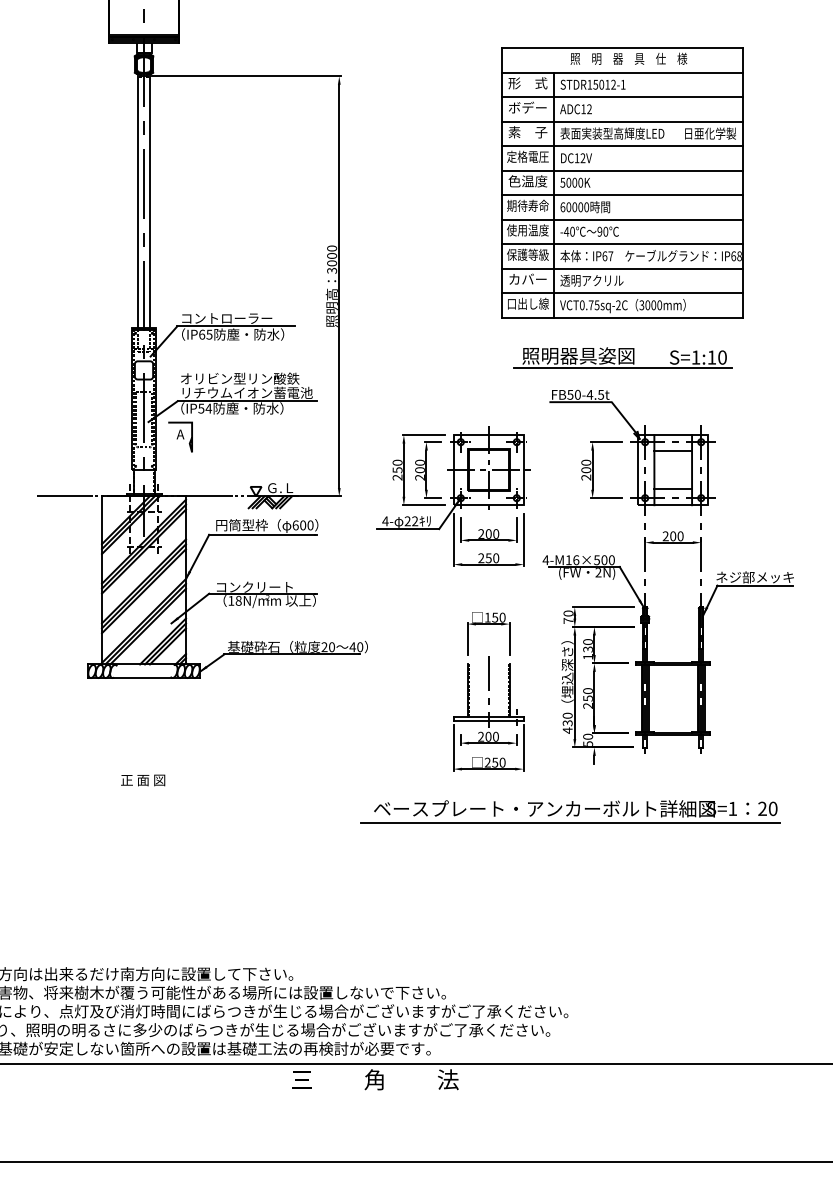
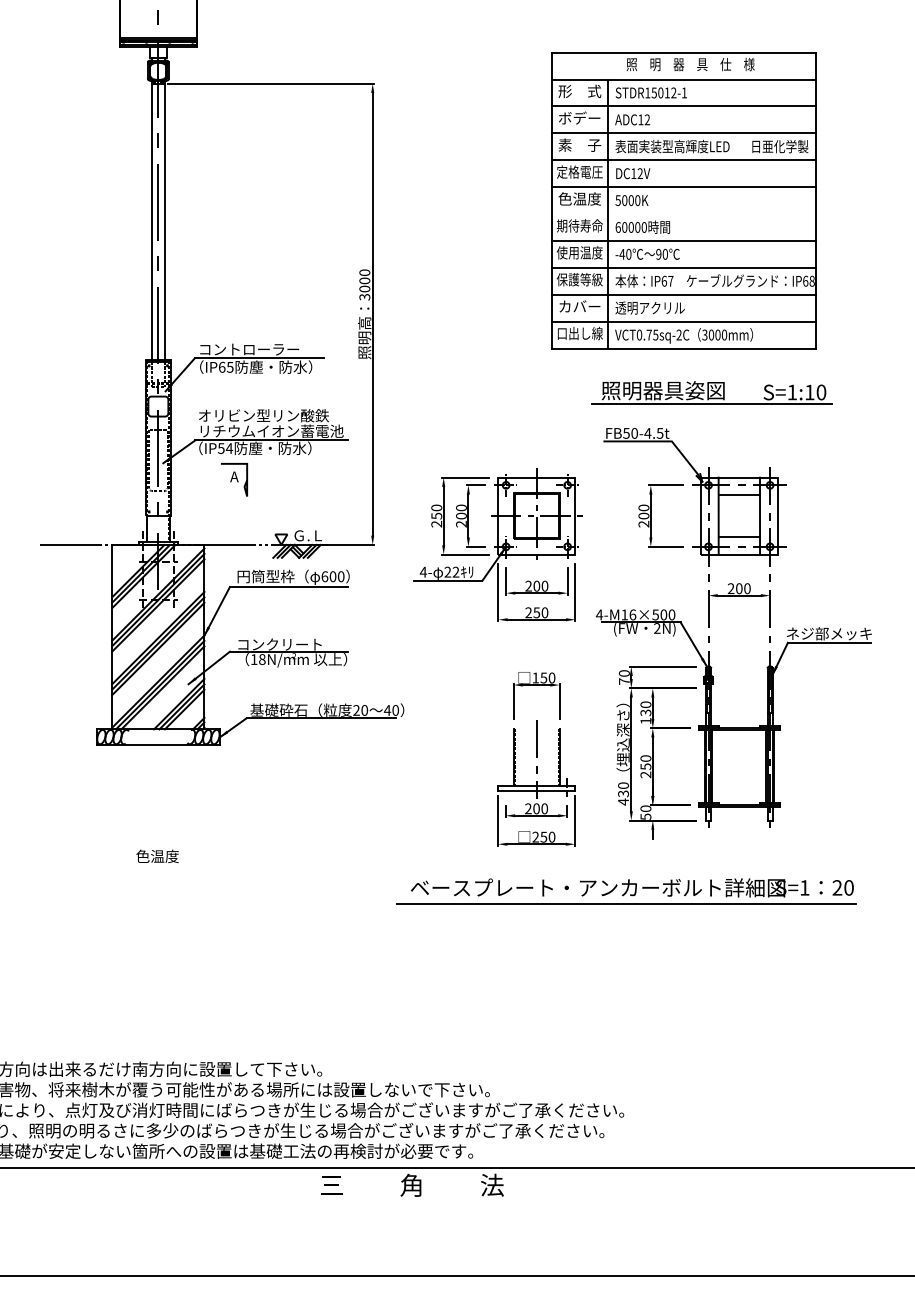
line: (622, 195) -> (683, 214), removed
part: (622, 357) -> (711, 392), moved
part: (180, 436) -> (234, 479), moved
text: (143, 780) -> (157, 856), 正 面 図 -> 色温度

